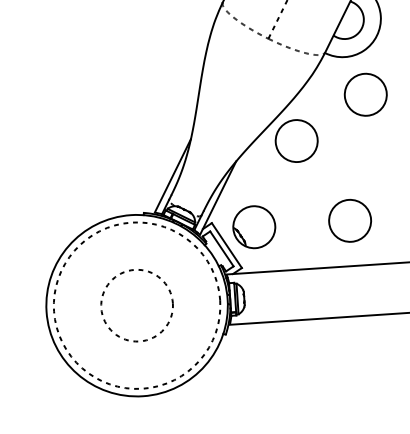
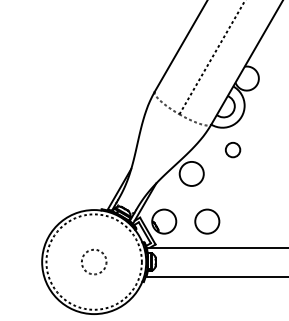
circle: (364, 93) -> (232, 149), size x0.6
circle: (350, 220) -> (207, 221), moved
circle: (135, 304) -> (93, 261), size x0.6

